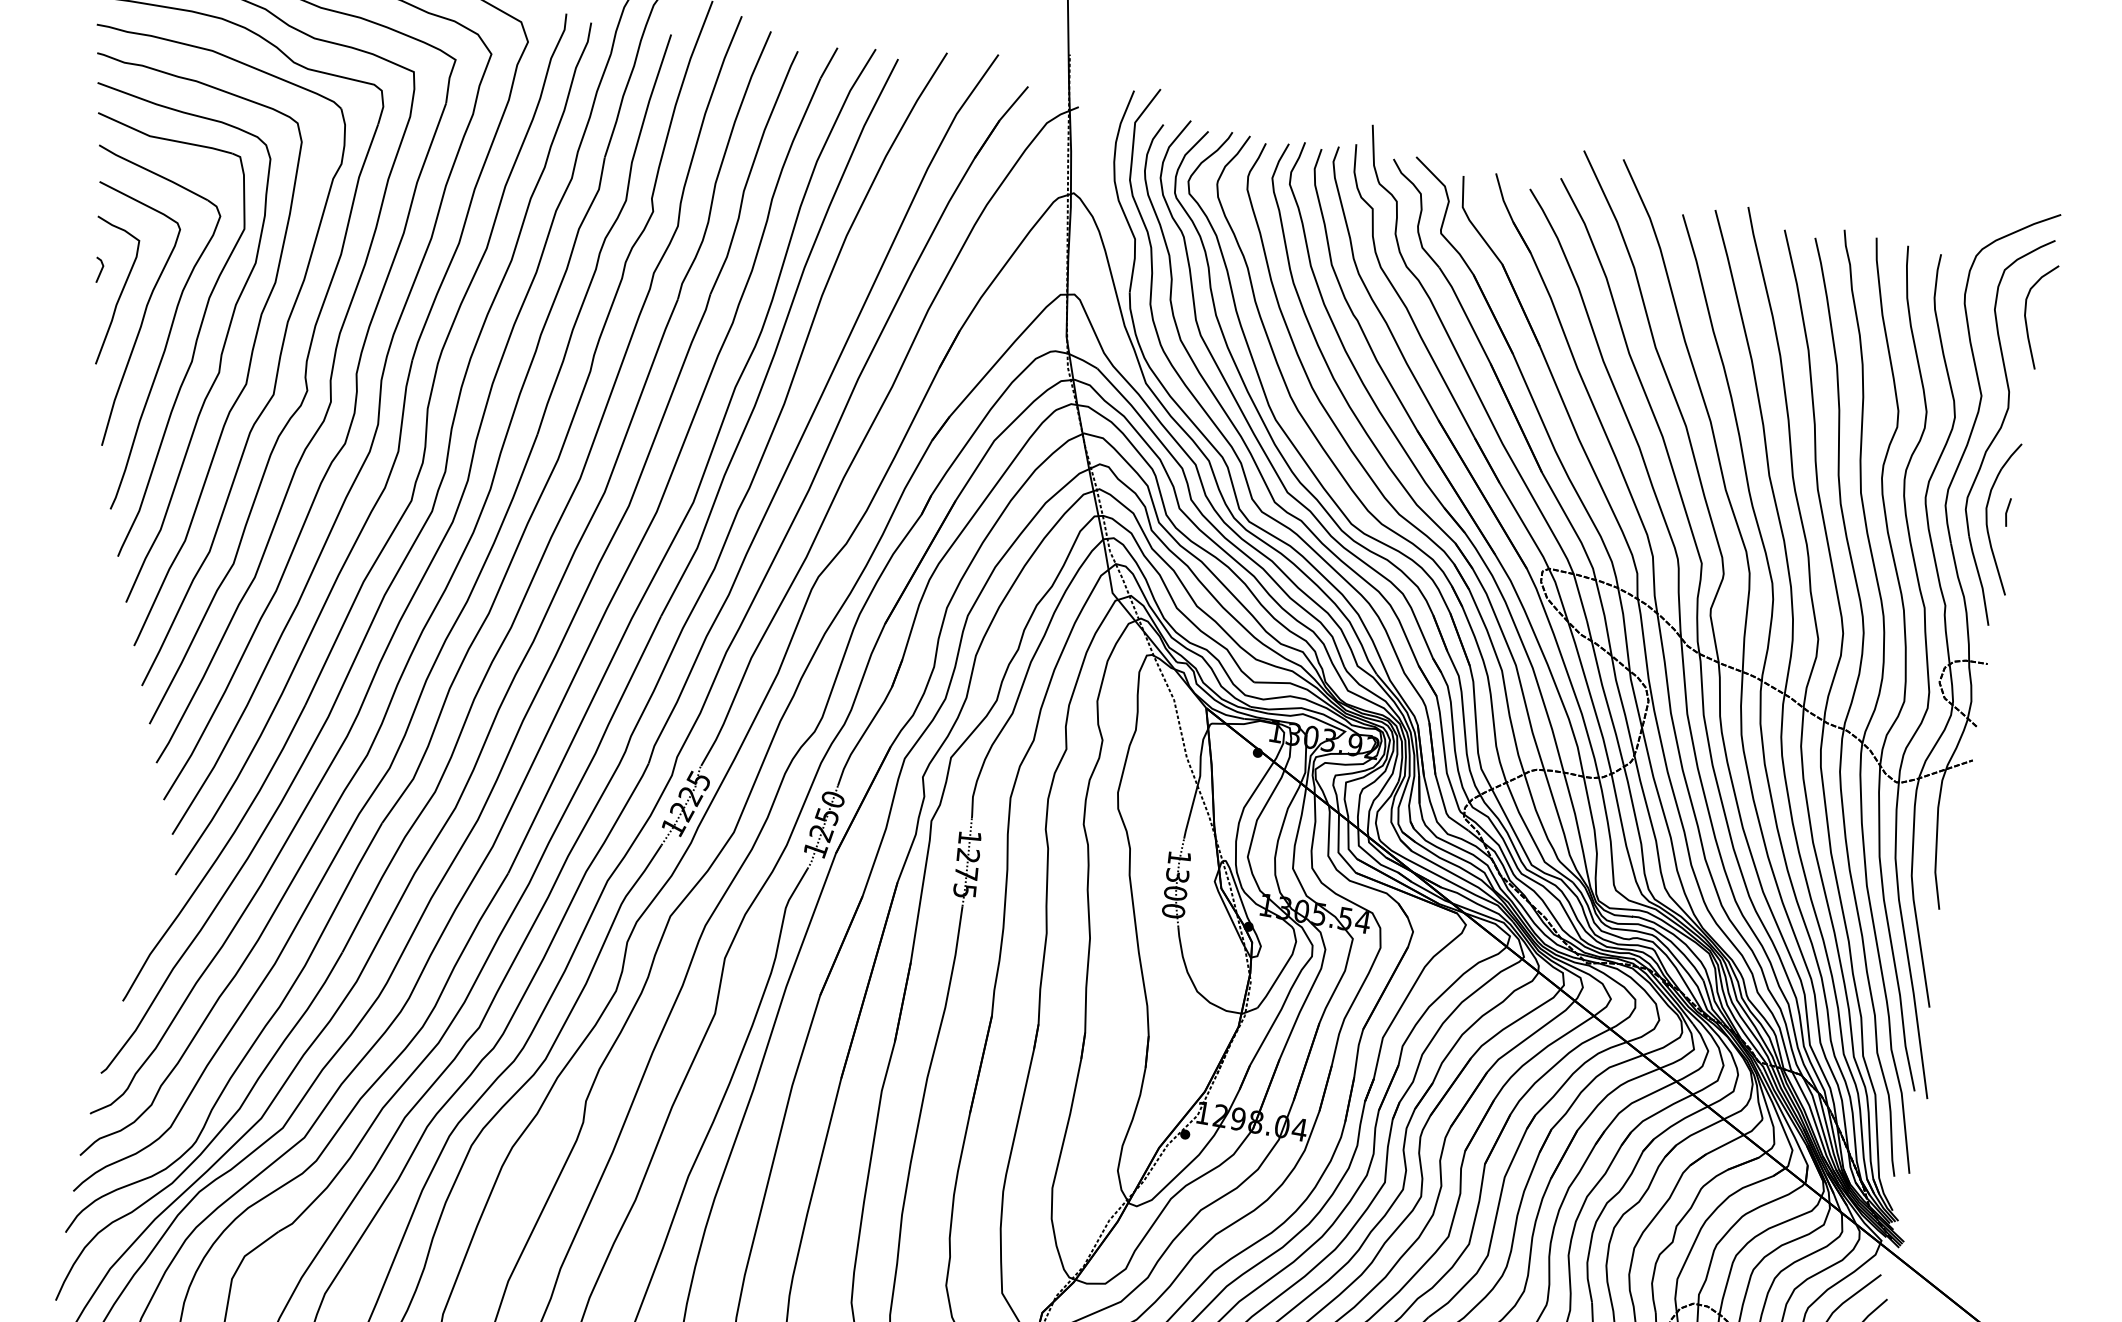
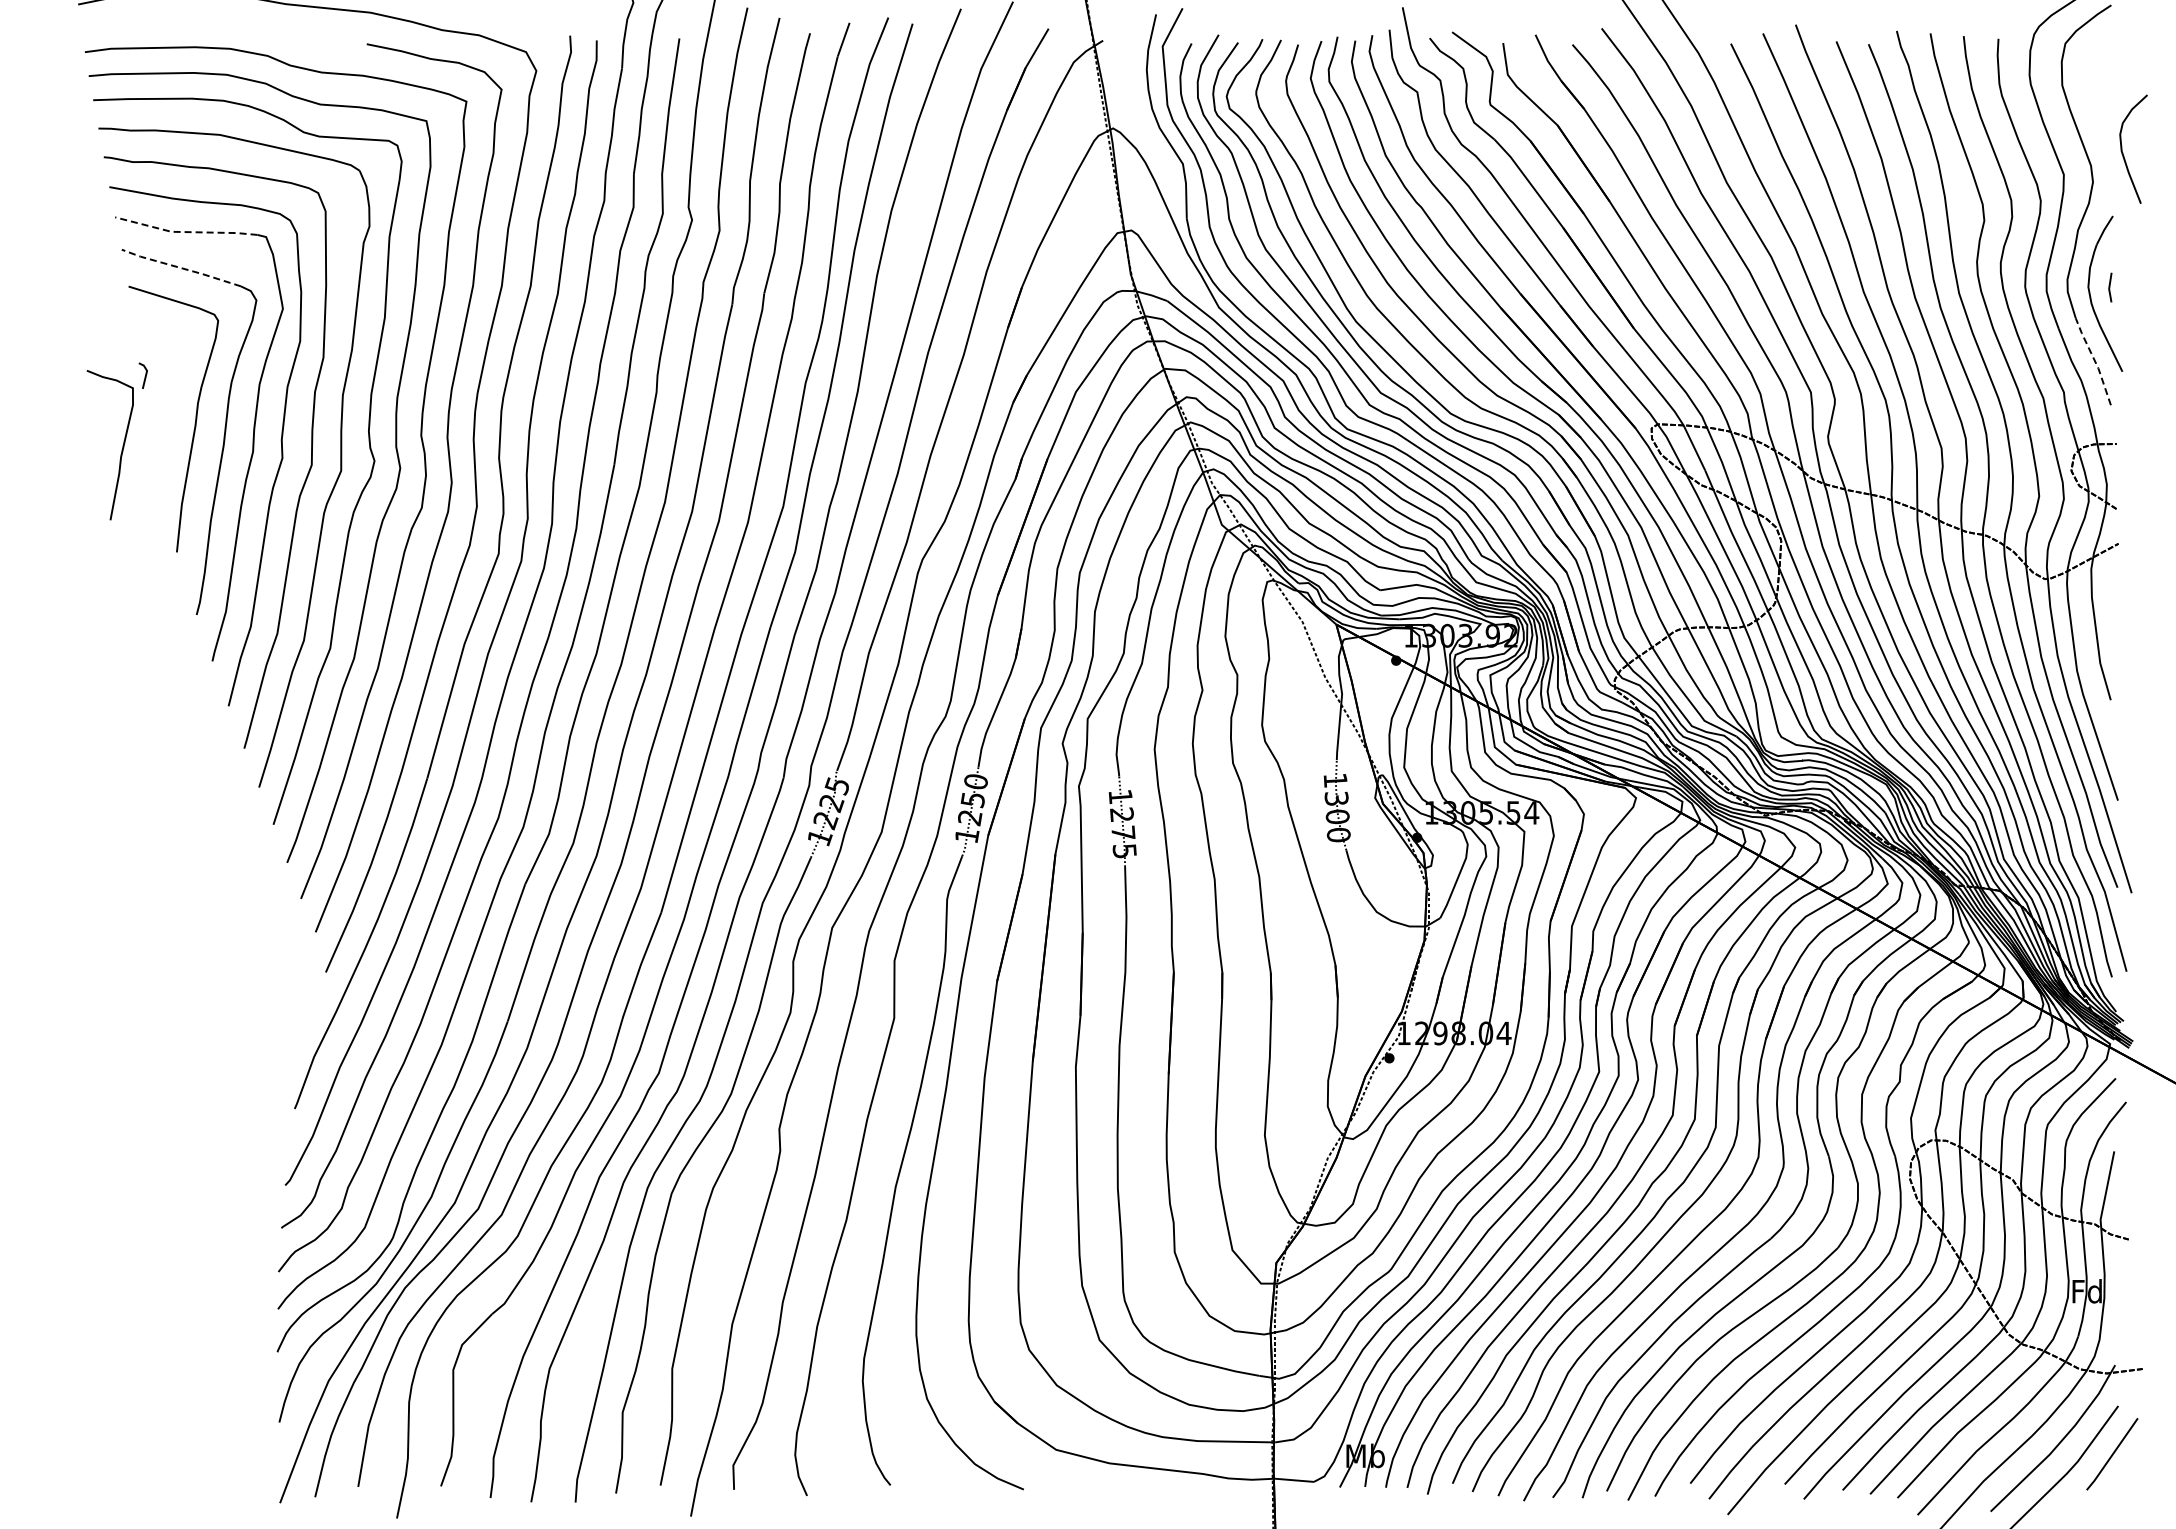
line: (163, 139) -> (185, 232), solid -> dashed
line: (153, 173) -> (181, 268), solid -> dashed
curve: (118, 297) -> (121, 449), moved
curve: (2026, 317) -> (2123, 152), moved
line: (1980, 579) -> (2094, 360), solid -> dashed

